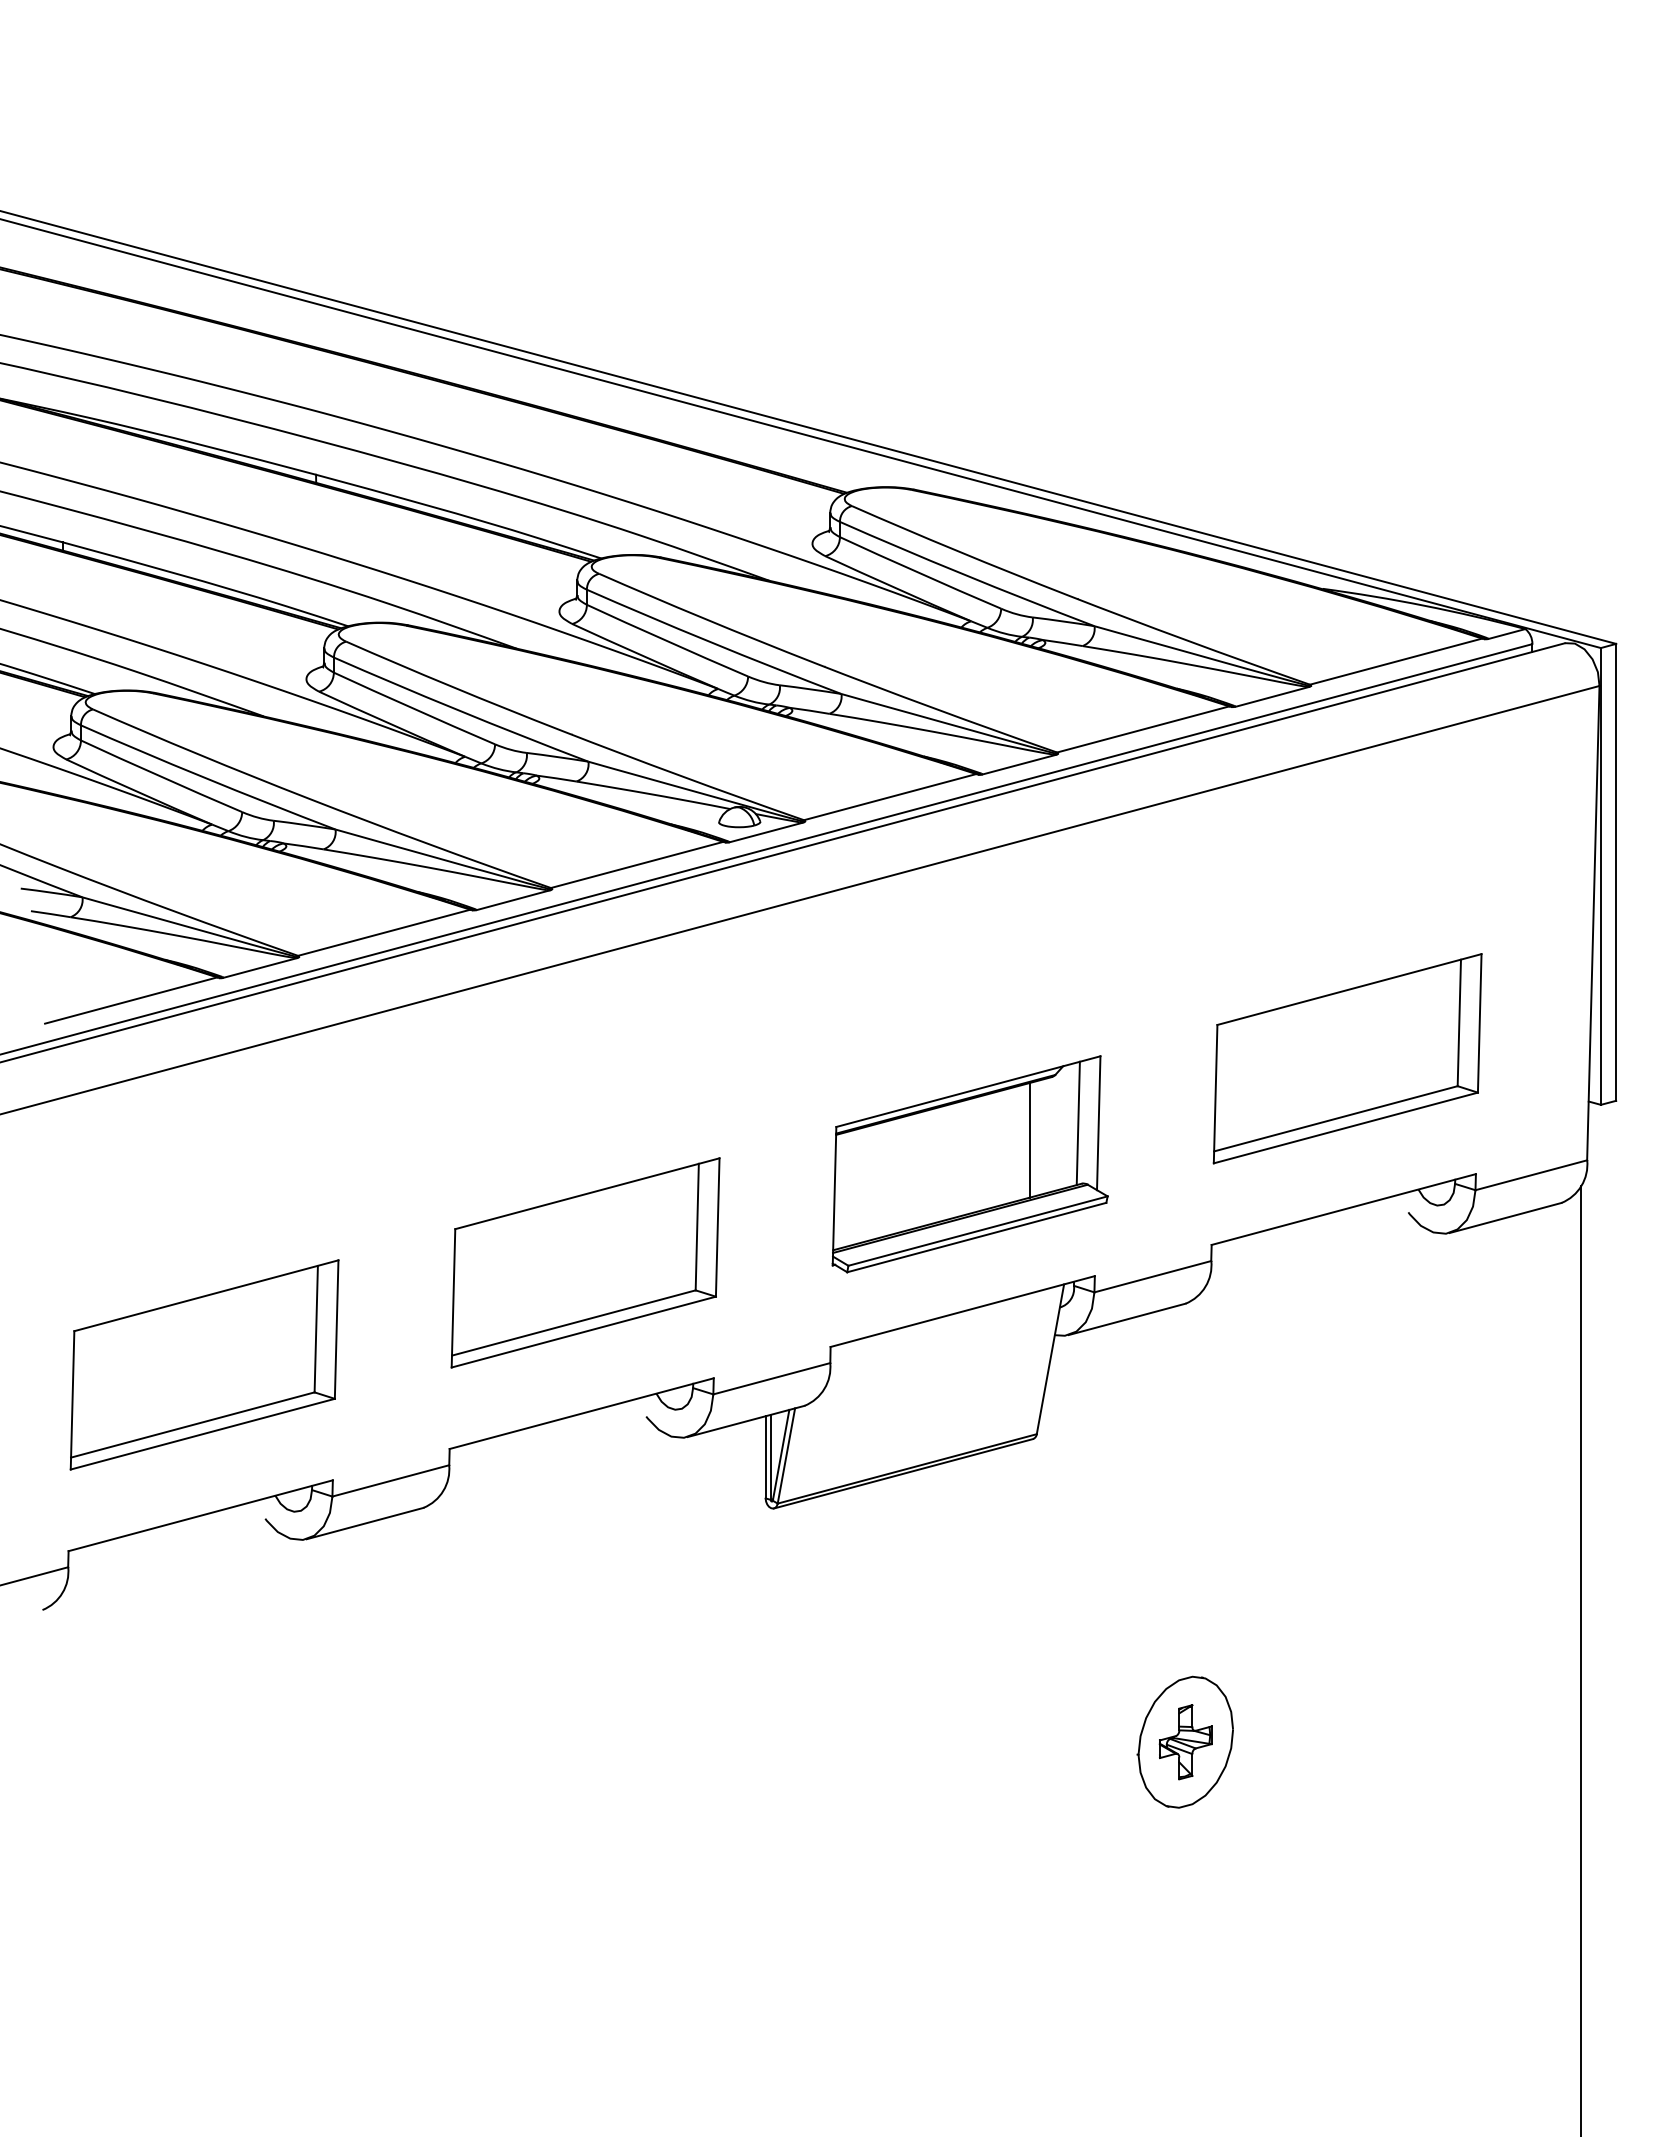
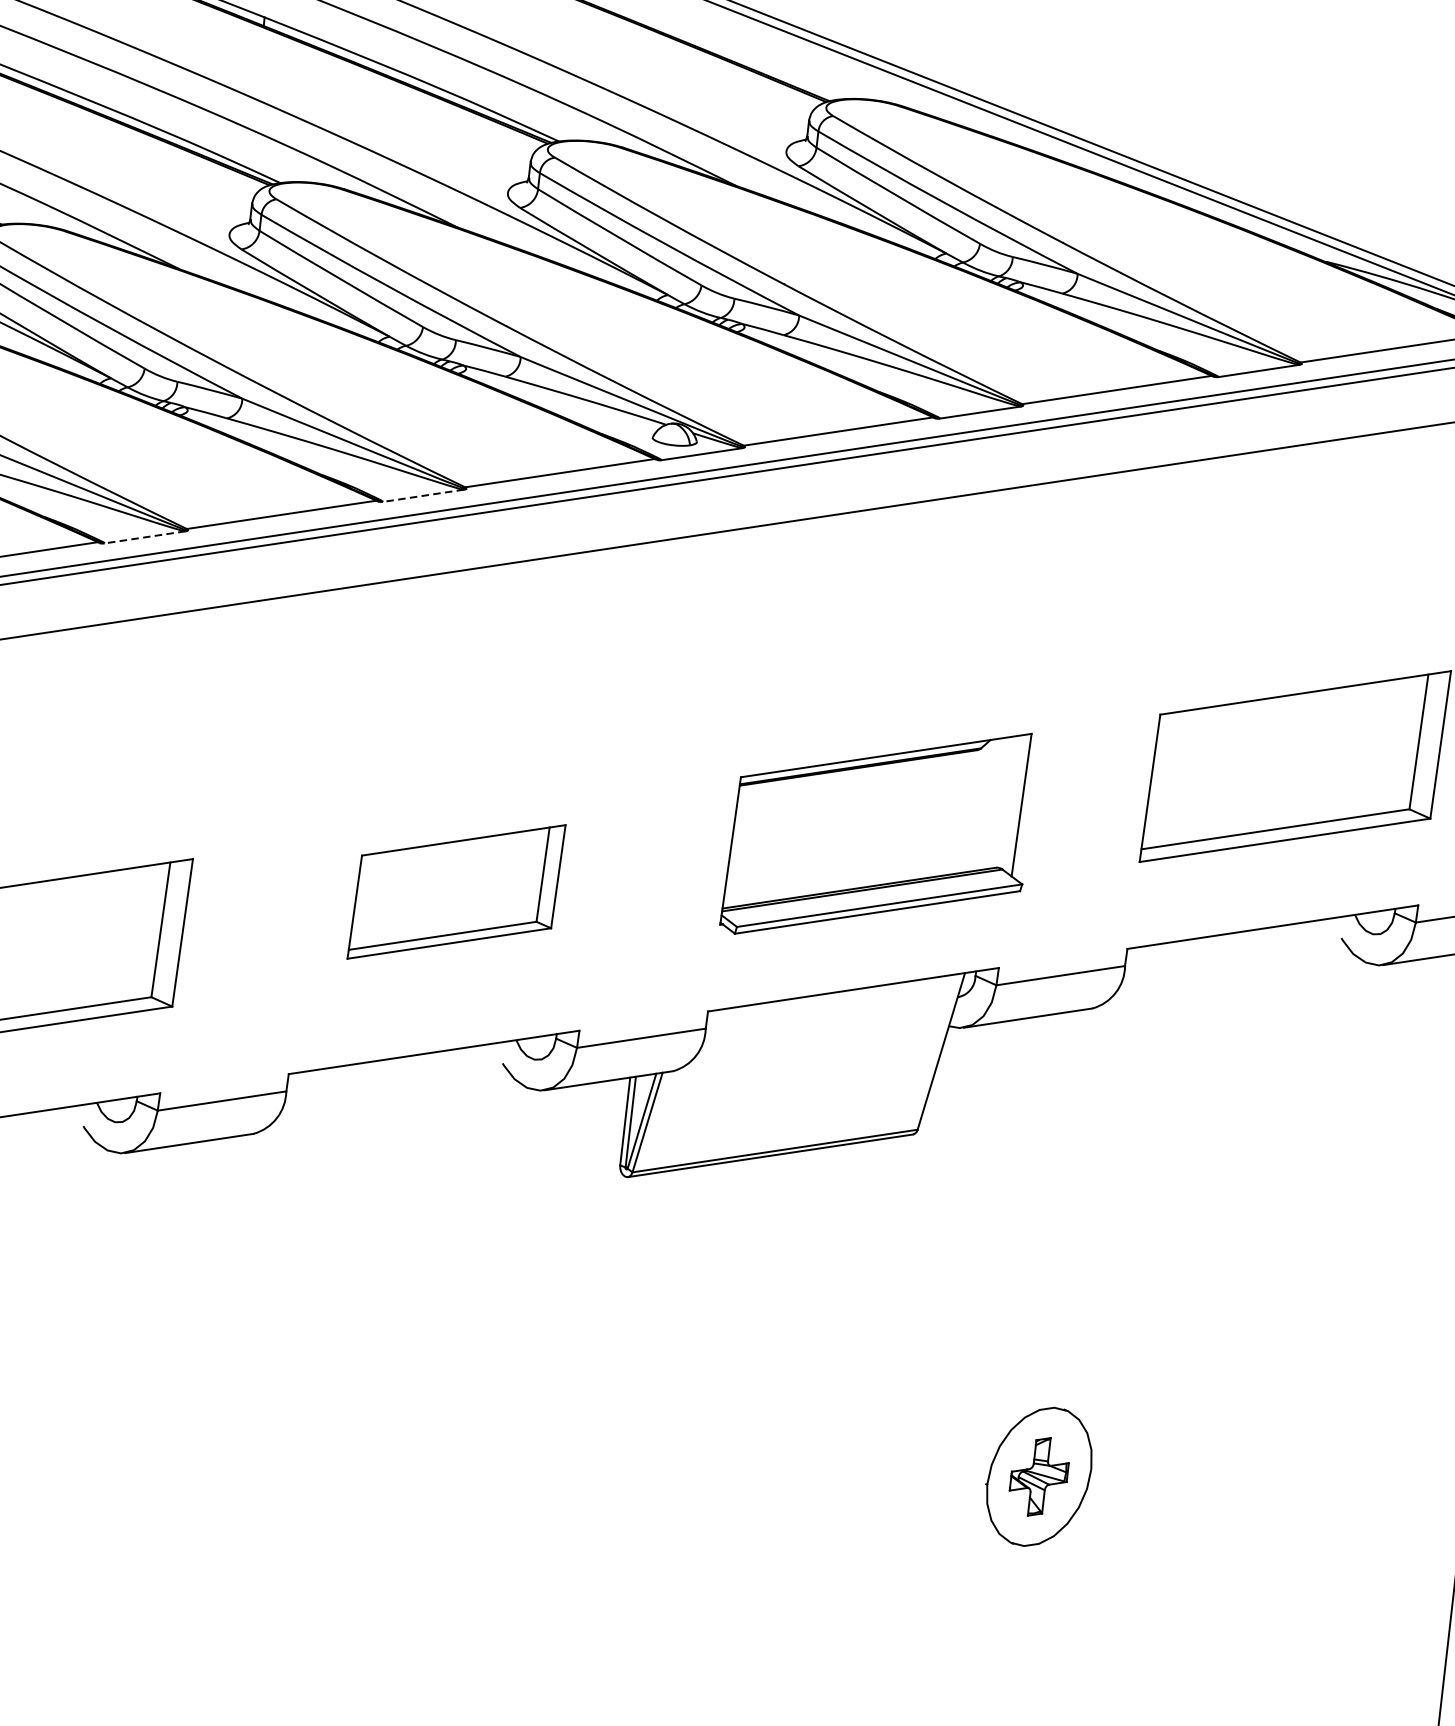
line: (512, 900) -> (422, 495), solid -> dashed
line: (259, 968) -> (144, 537), solid -> dashed
line: (1077, 1123) -> (998, 802), removed
line: (1029, 1140) -> (945, 815), removed
part: (585, 1262) -> (456, 891), size x0.7

